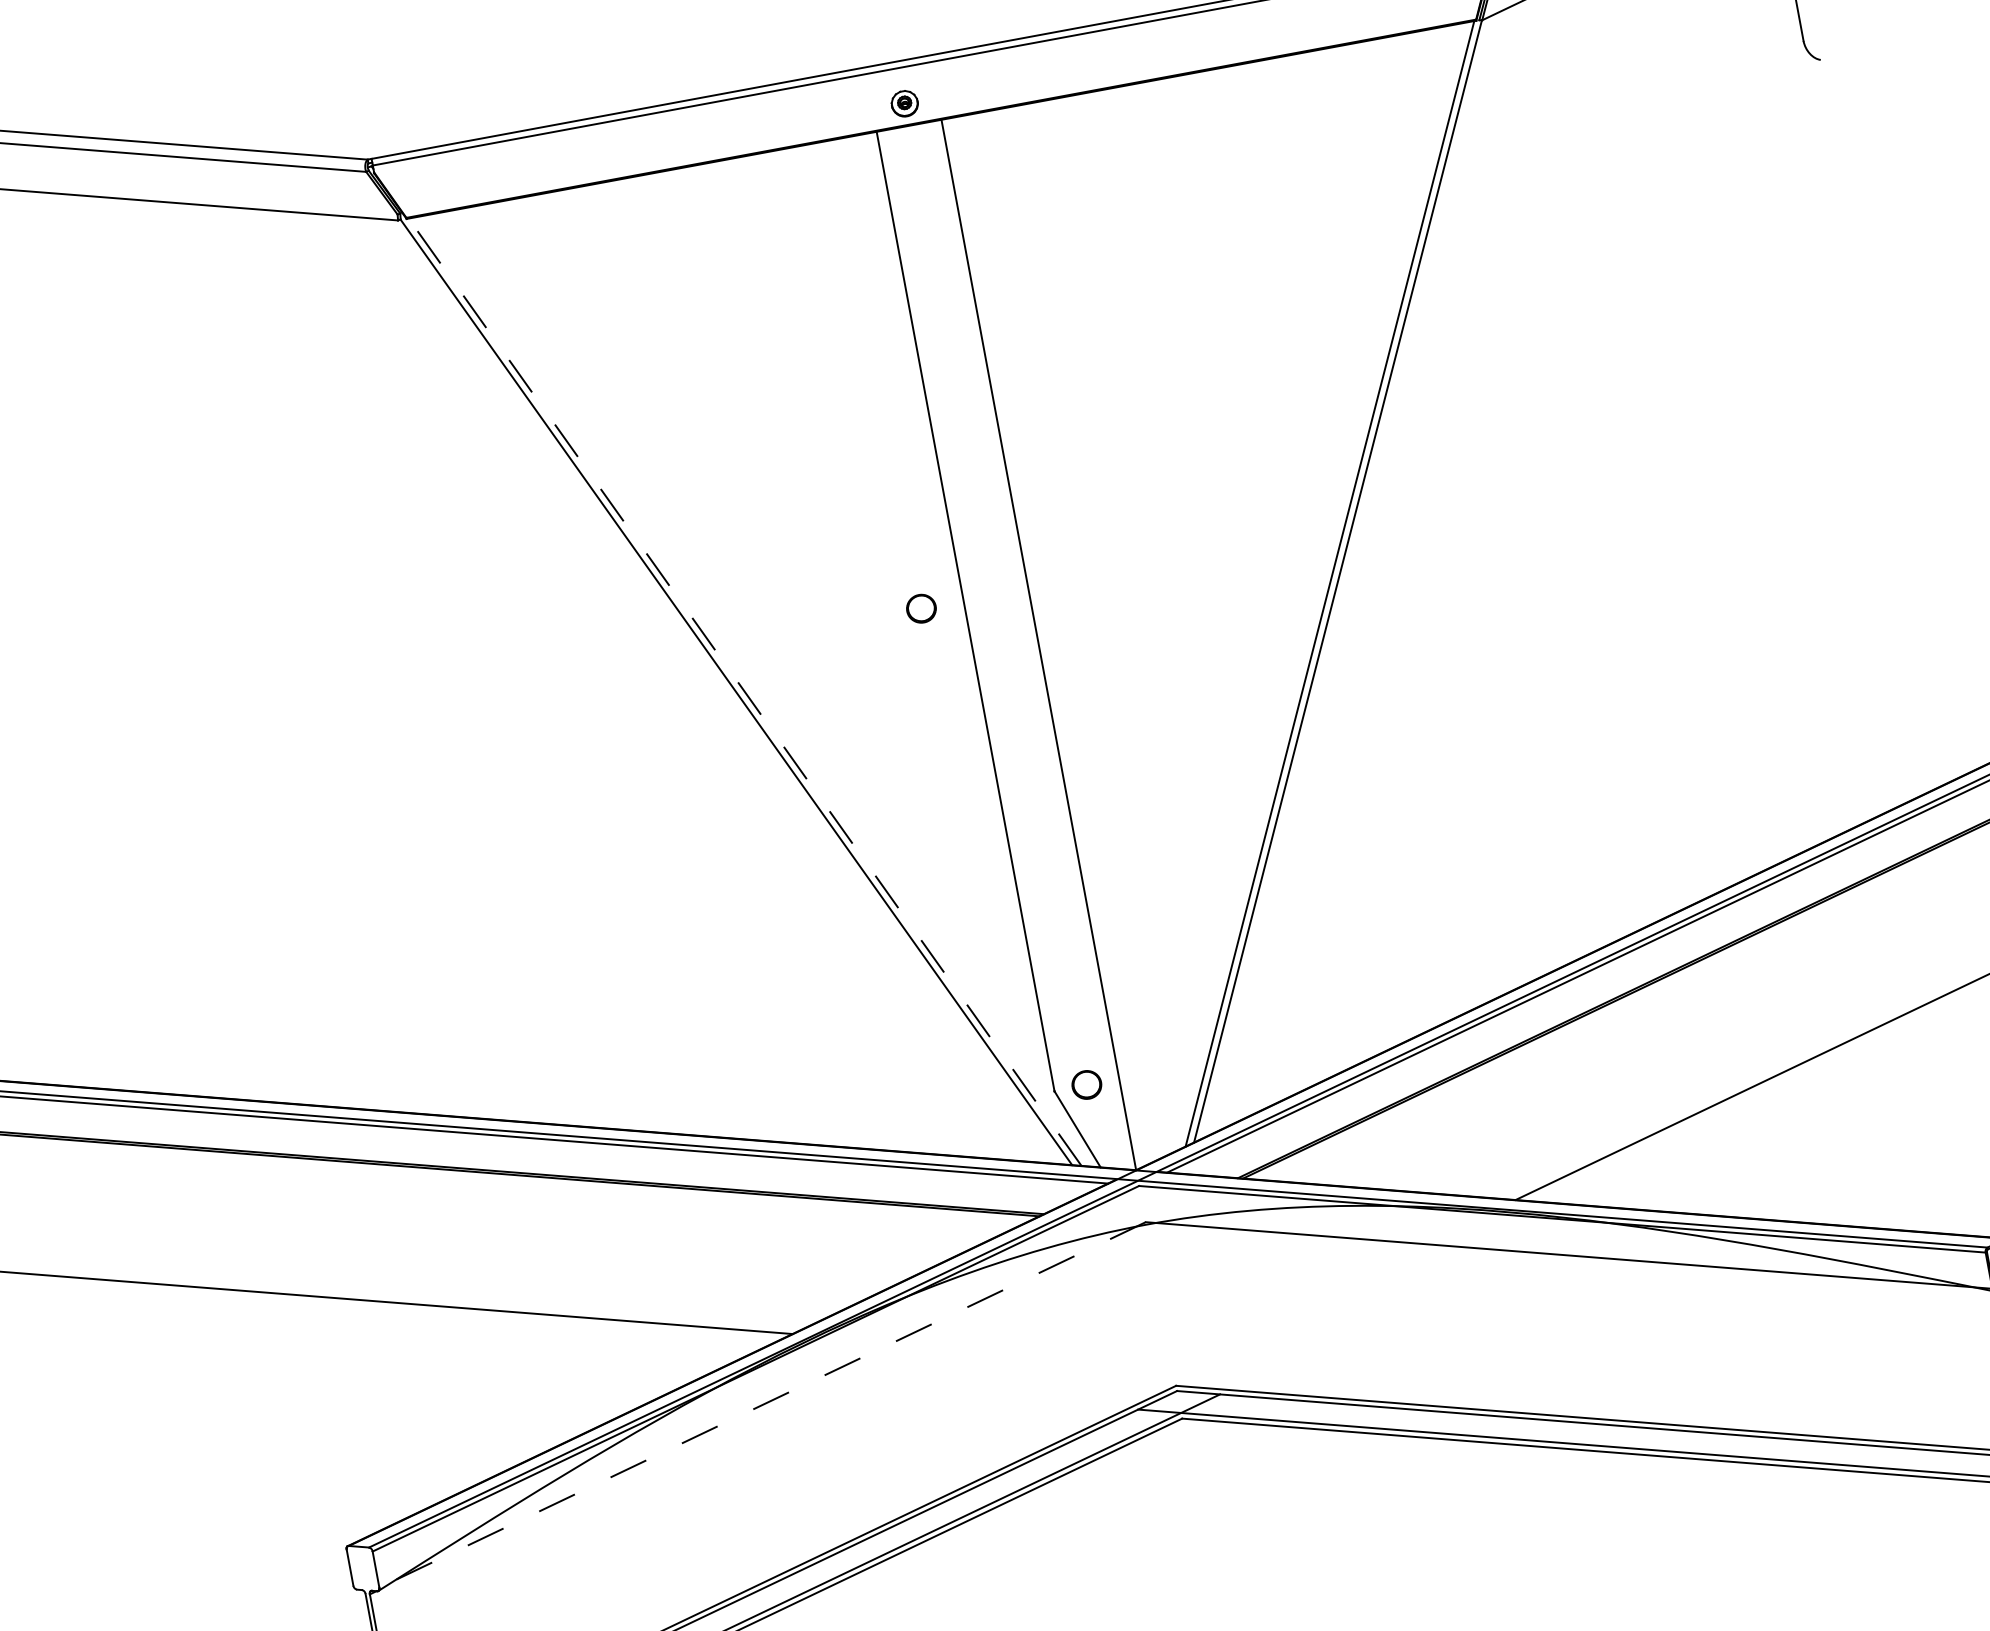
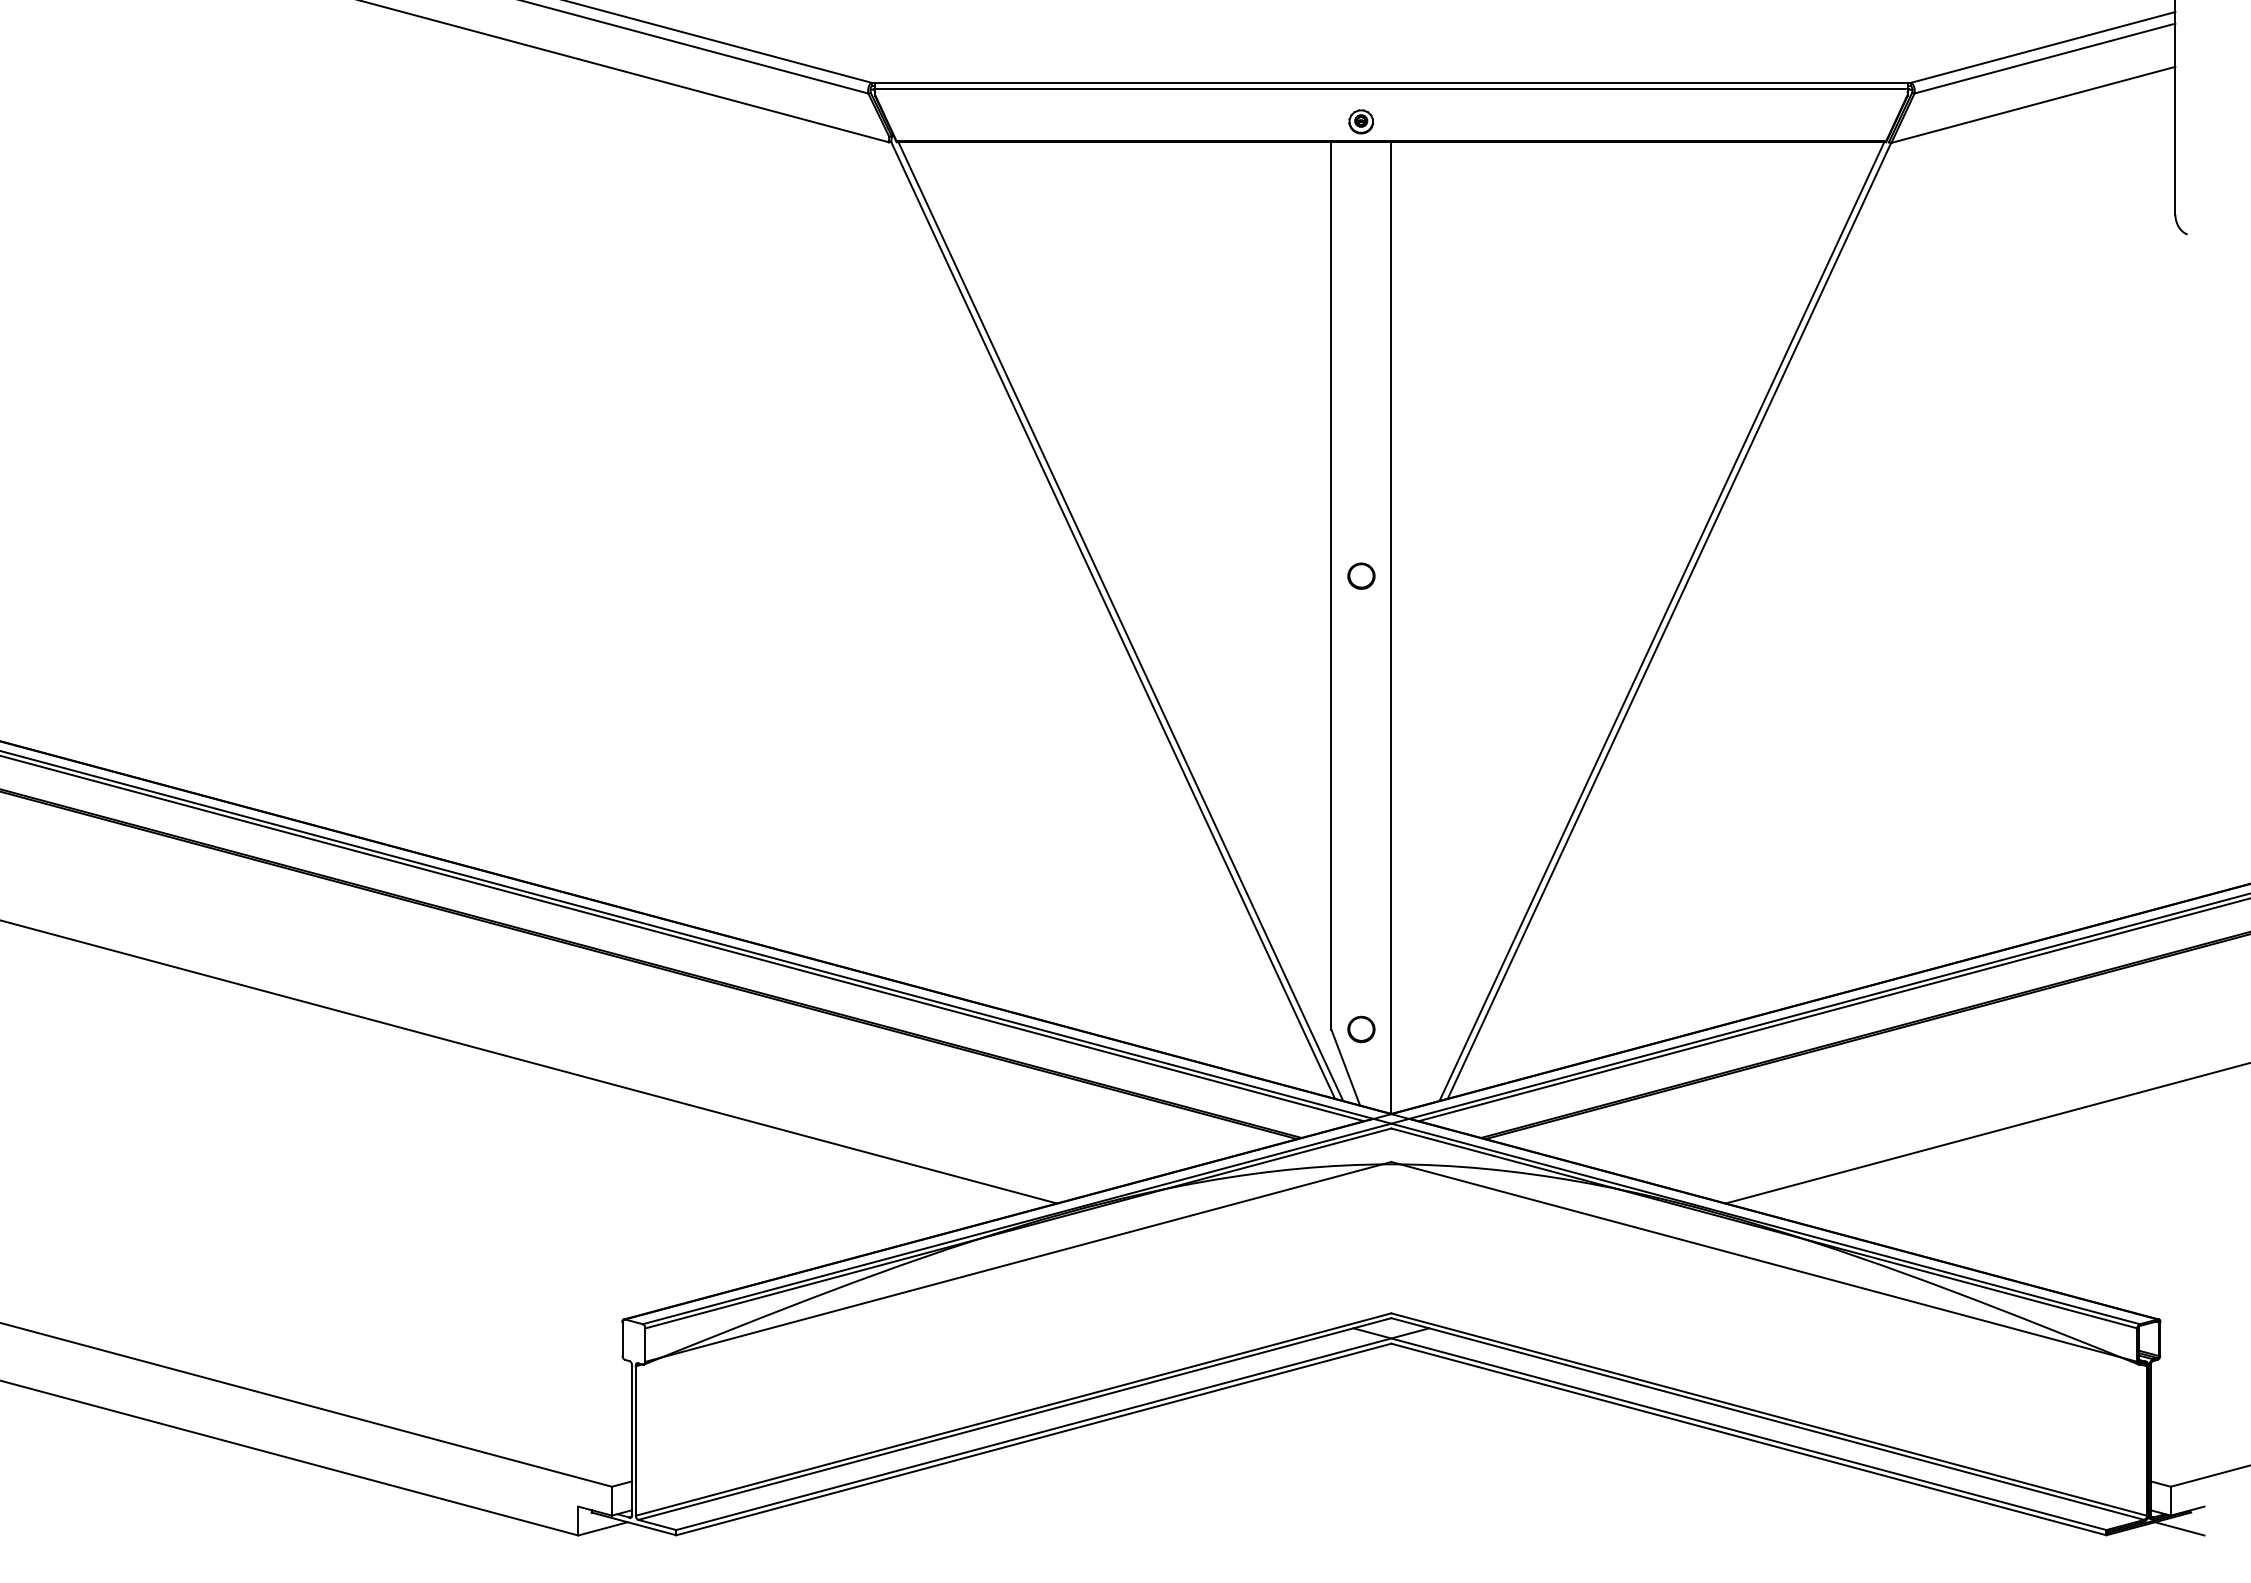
part: (921, 607) -> (1361, 575), moved
line: (744, 692) -> (1120, 621), dashed -> solid
line: (761, 1405) -> (1017, 1262), dashed -> solid

